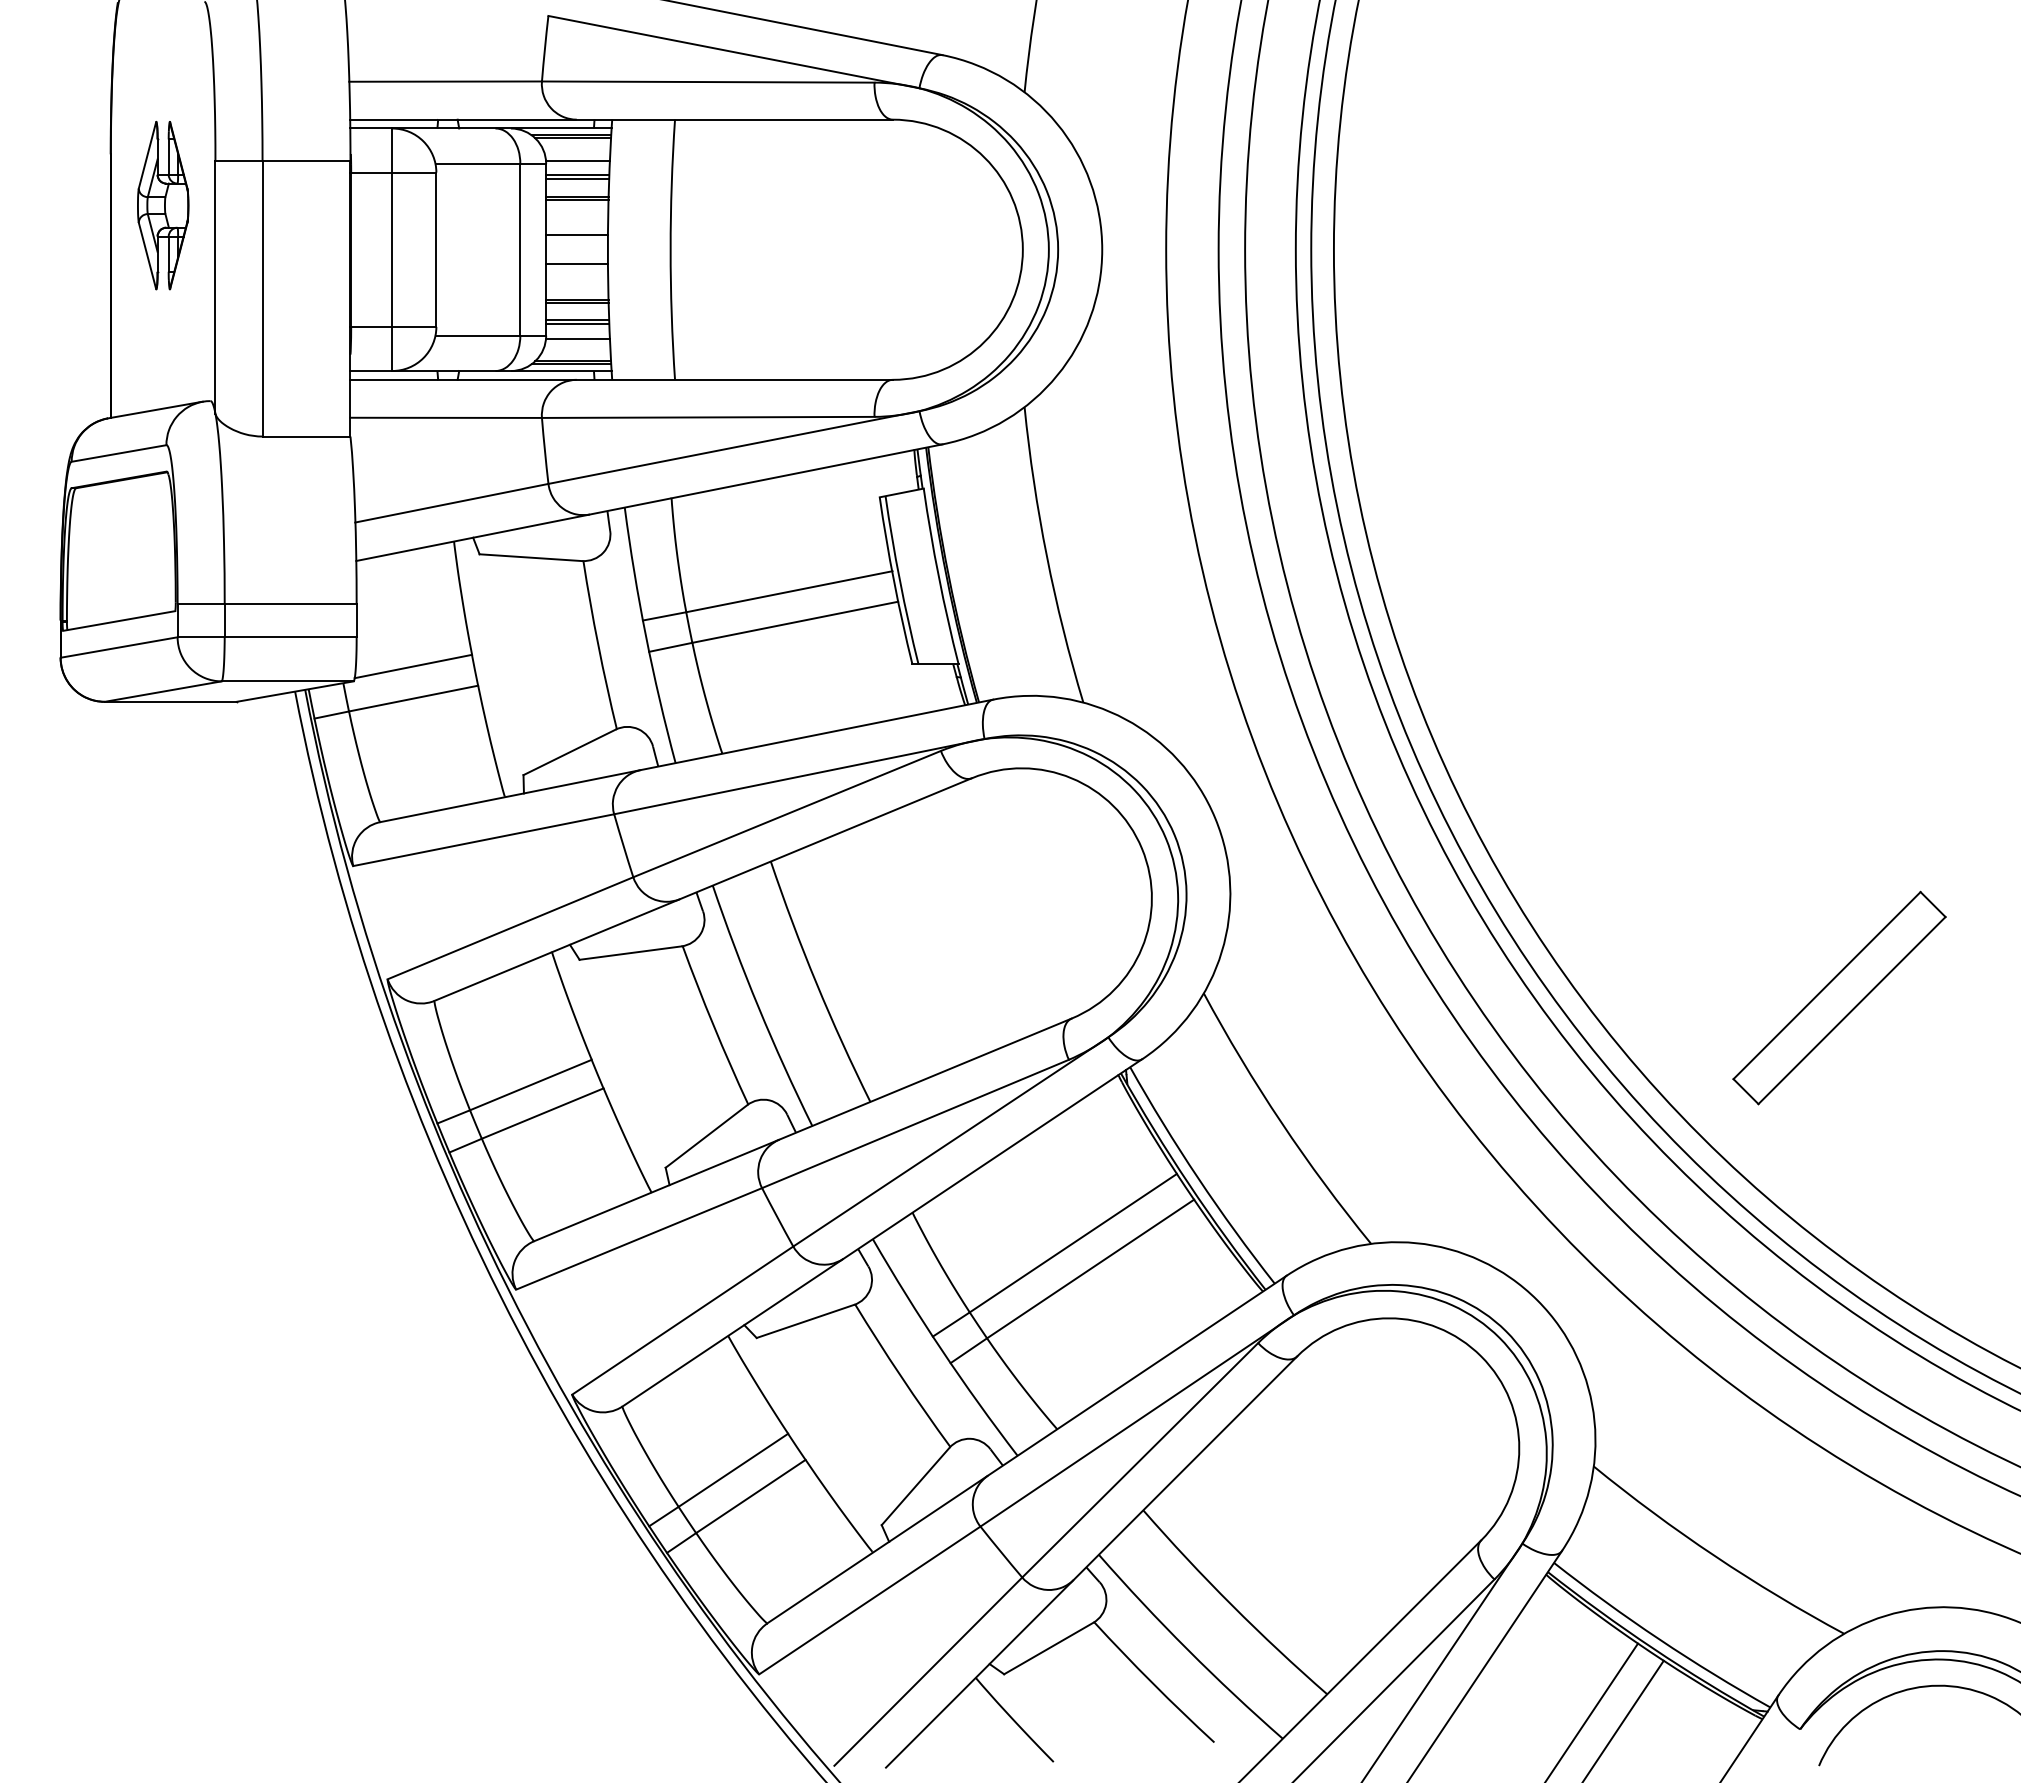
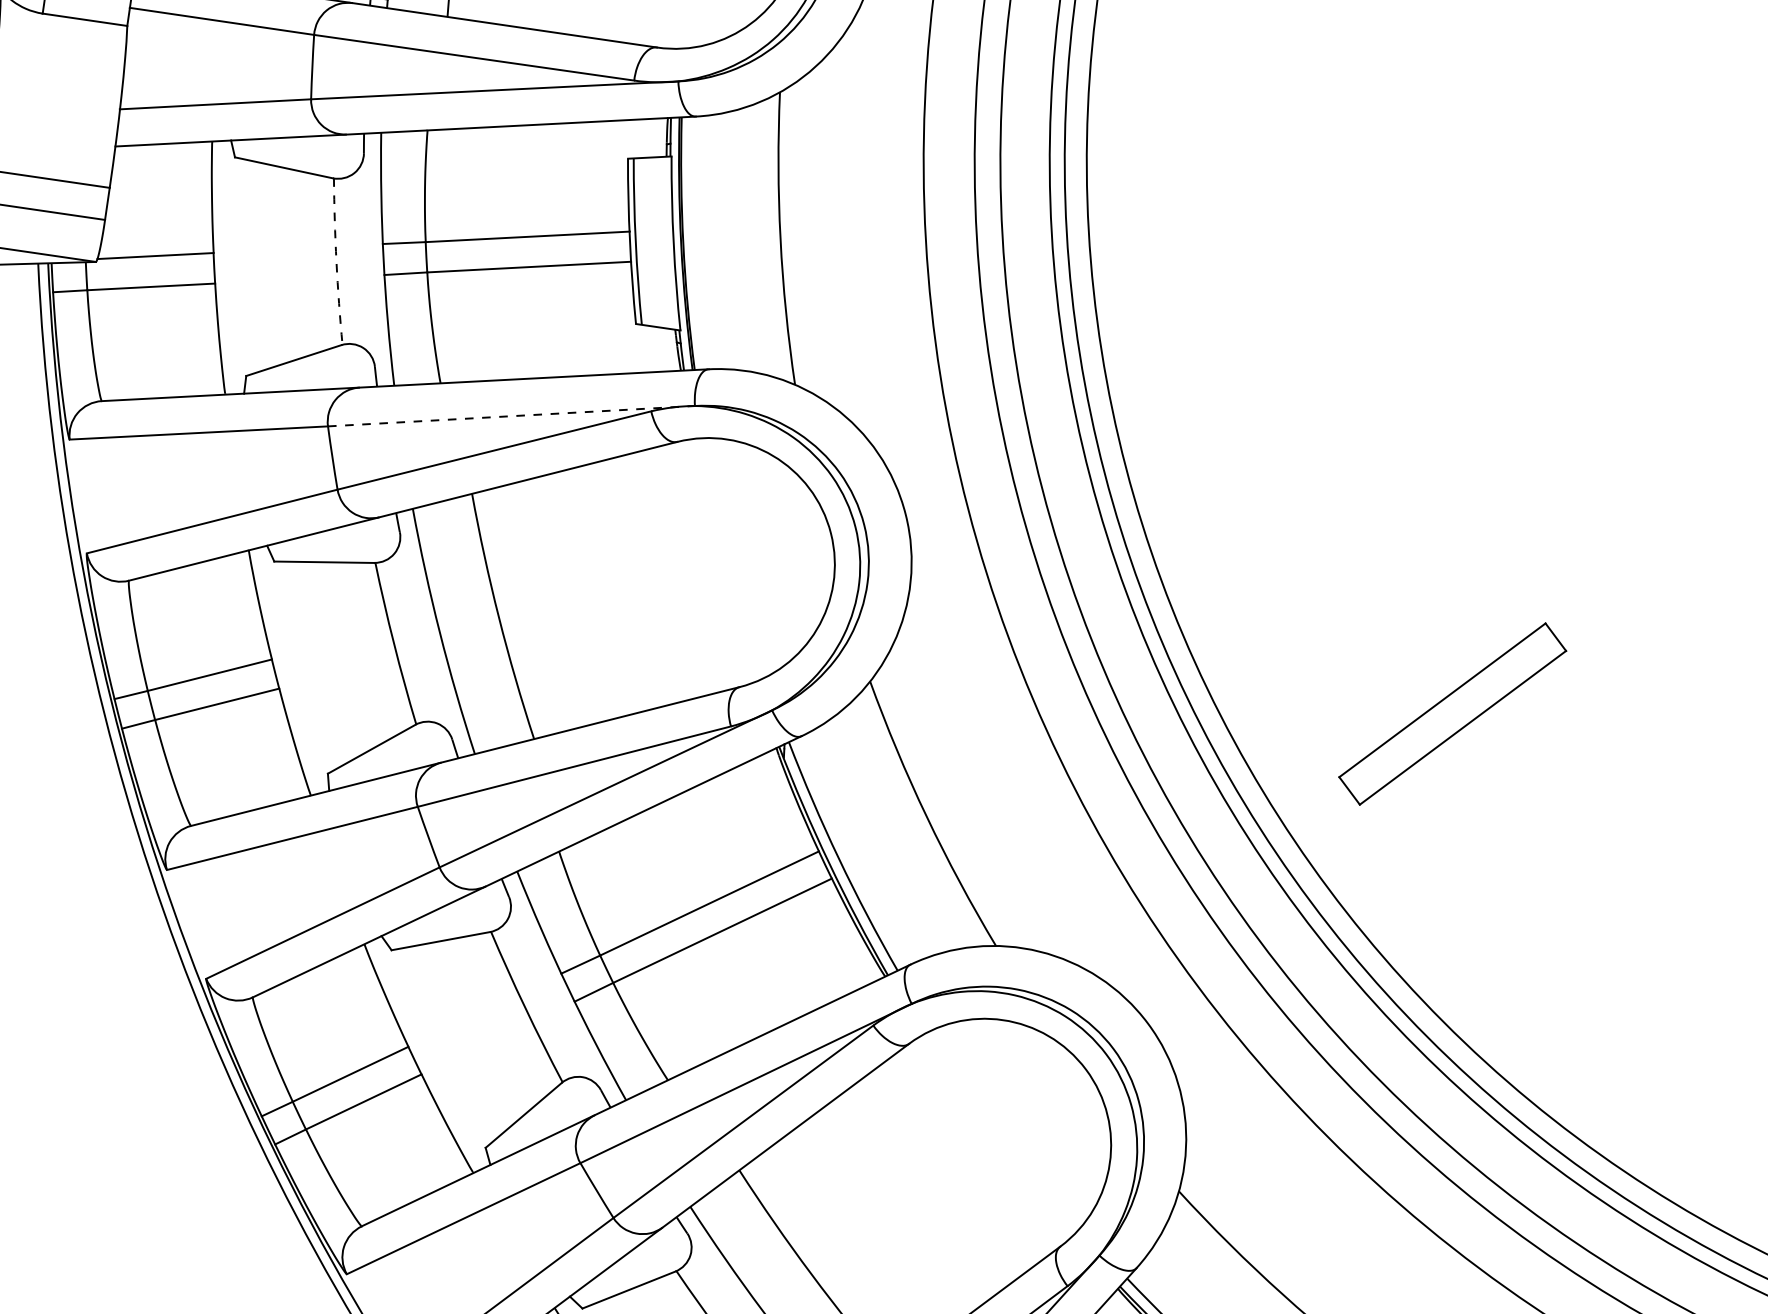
arc: (598, 645) -> (336, 261), solid -> dashed
line: (799, 776) -> (511, 416), solid -> dashed
part: (1839, 997) -> (1452, 713), moved

